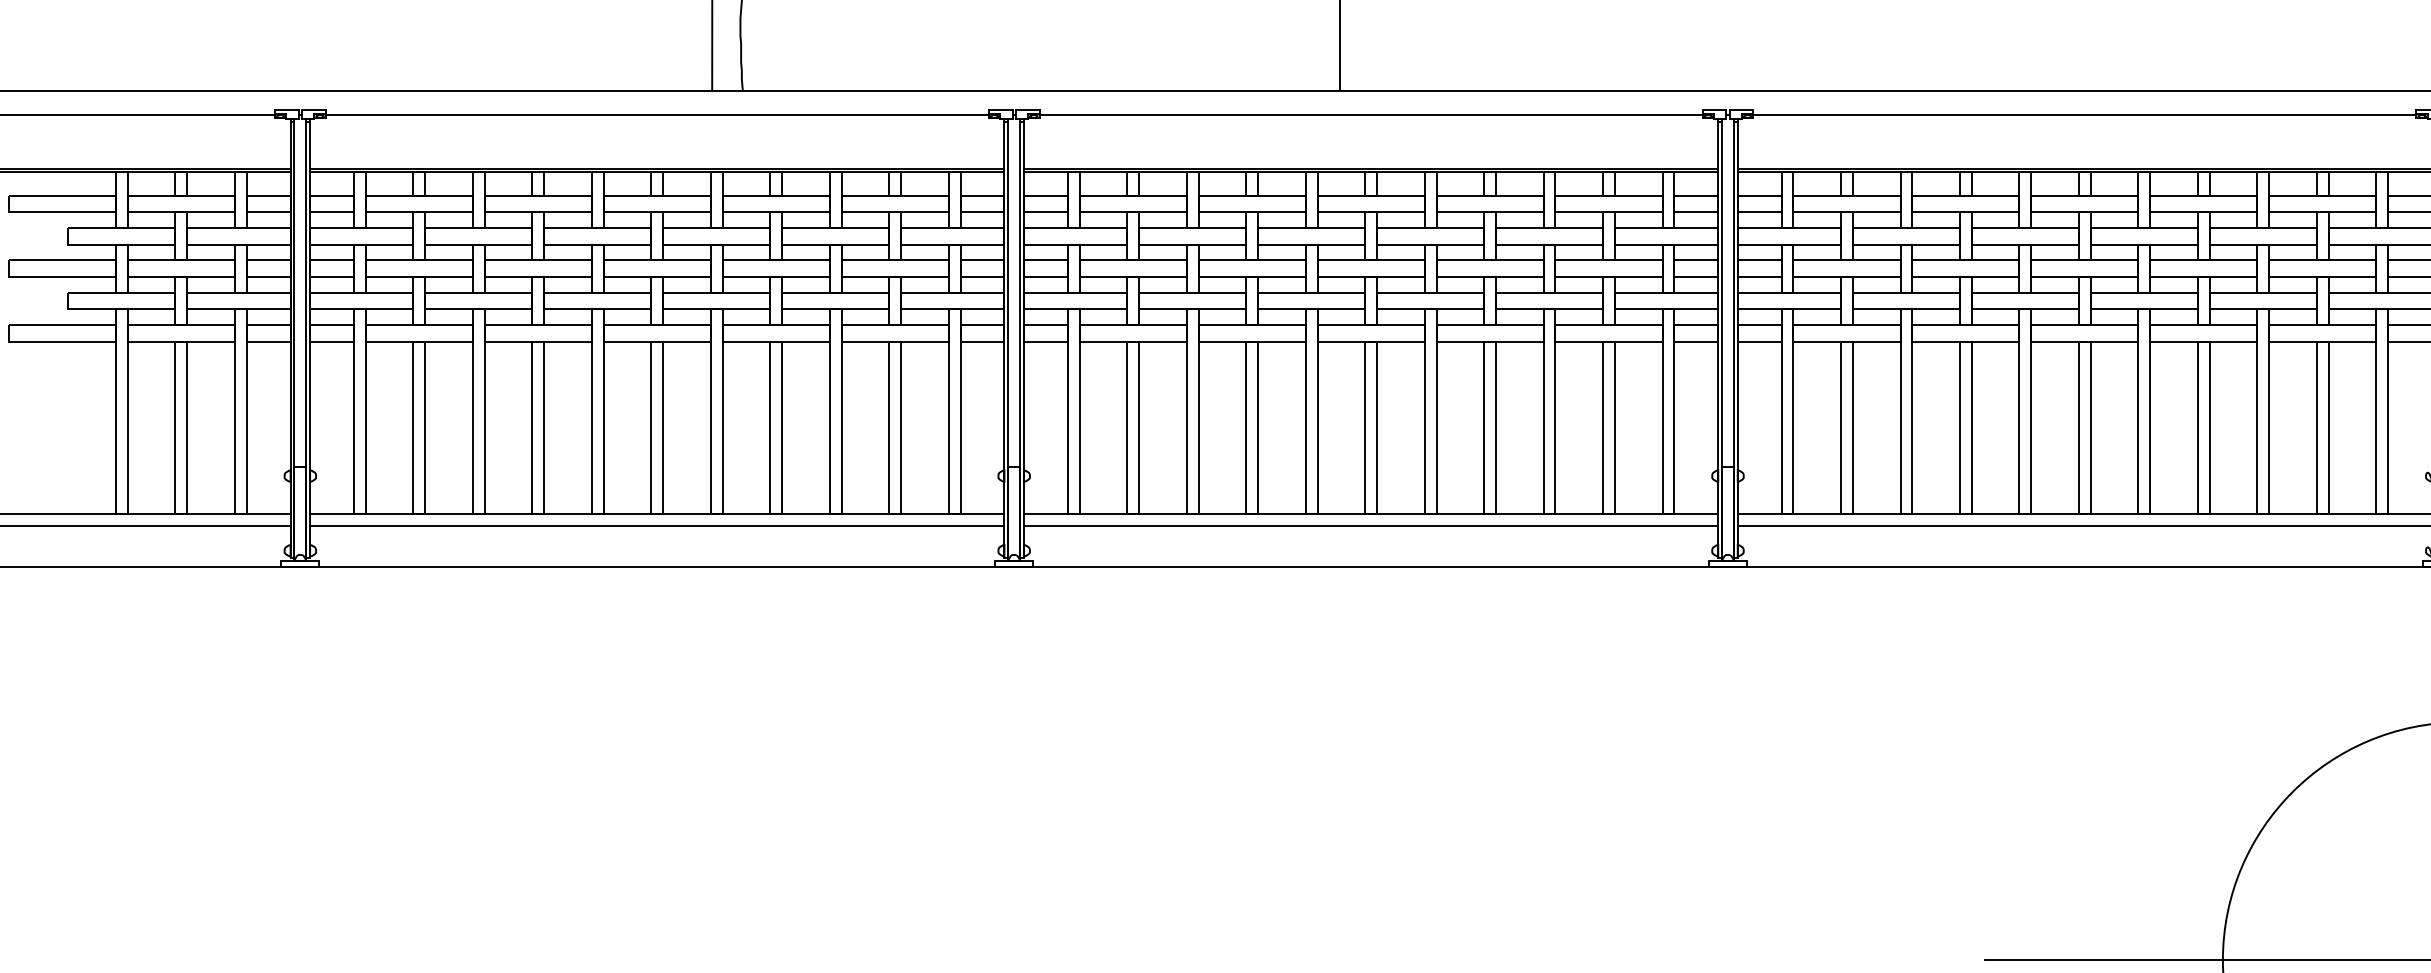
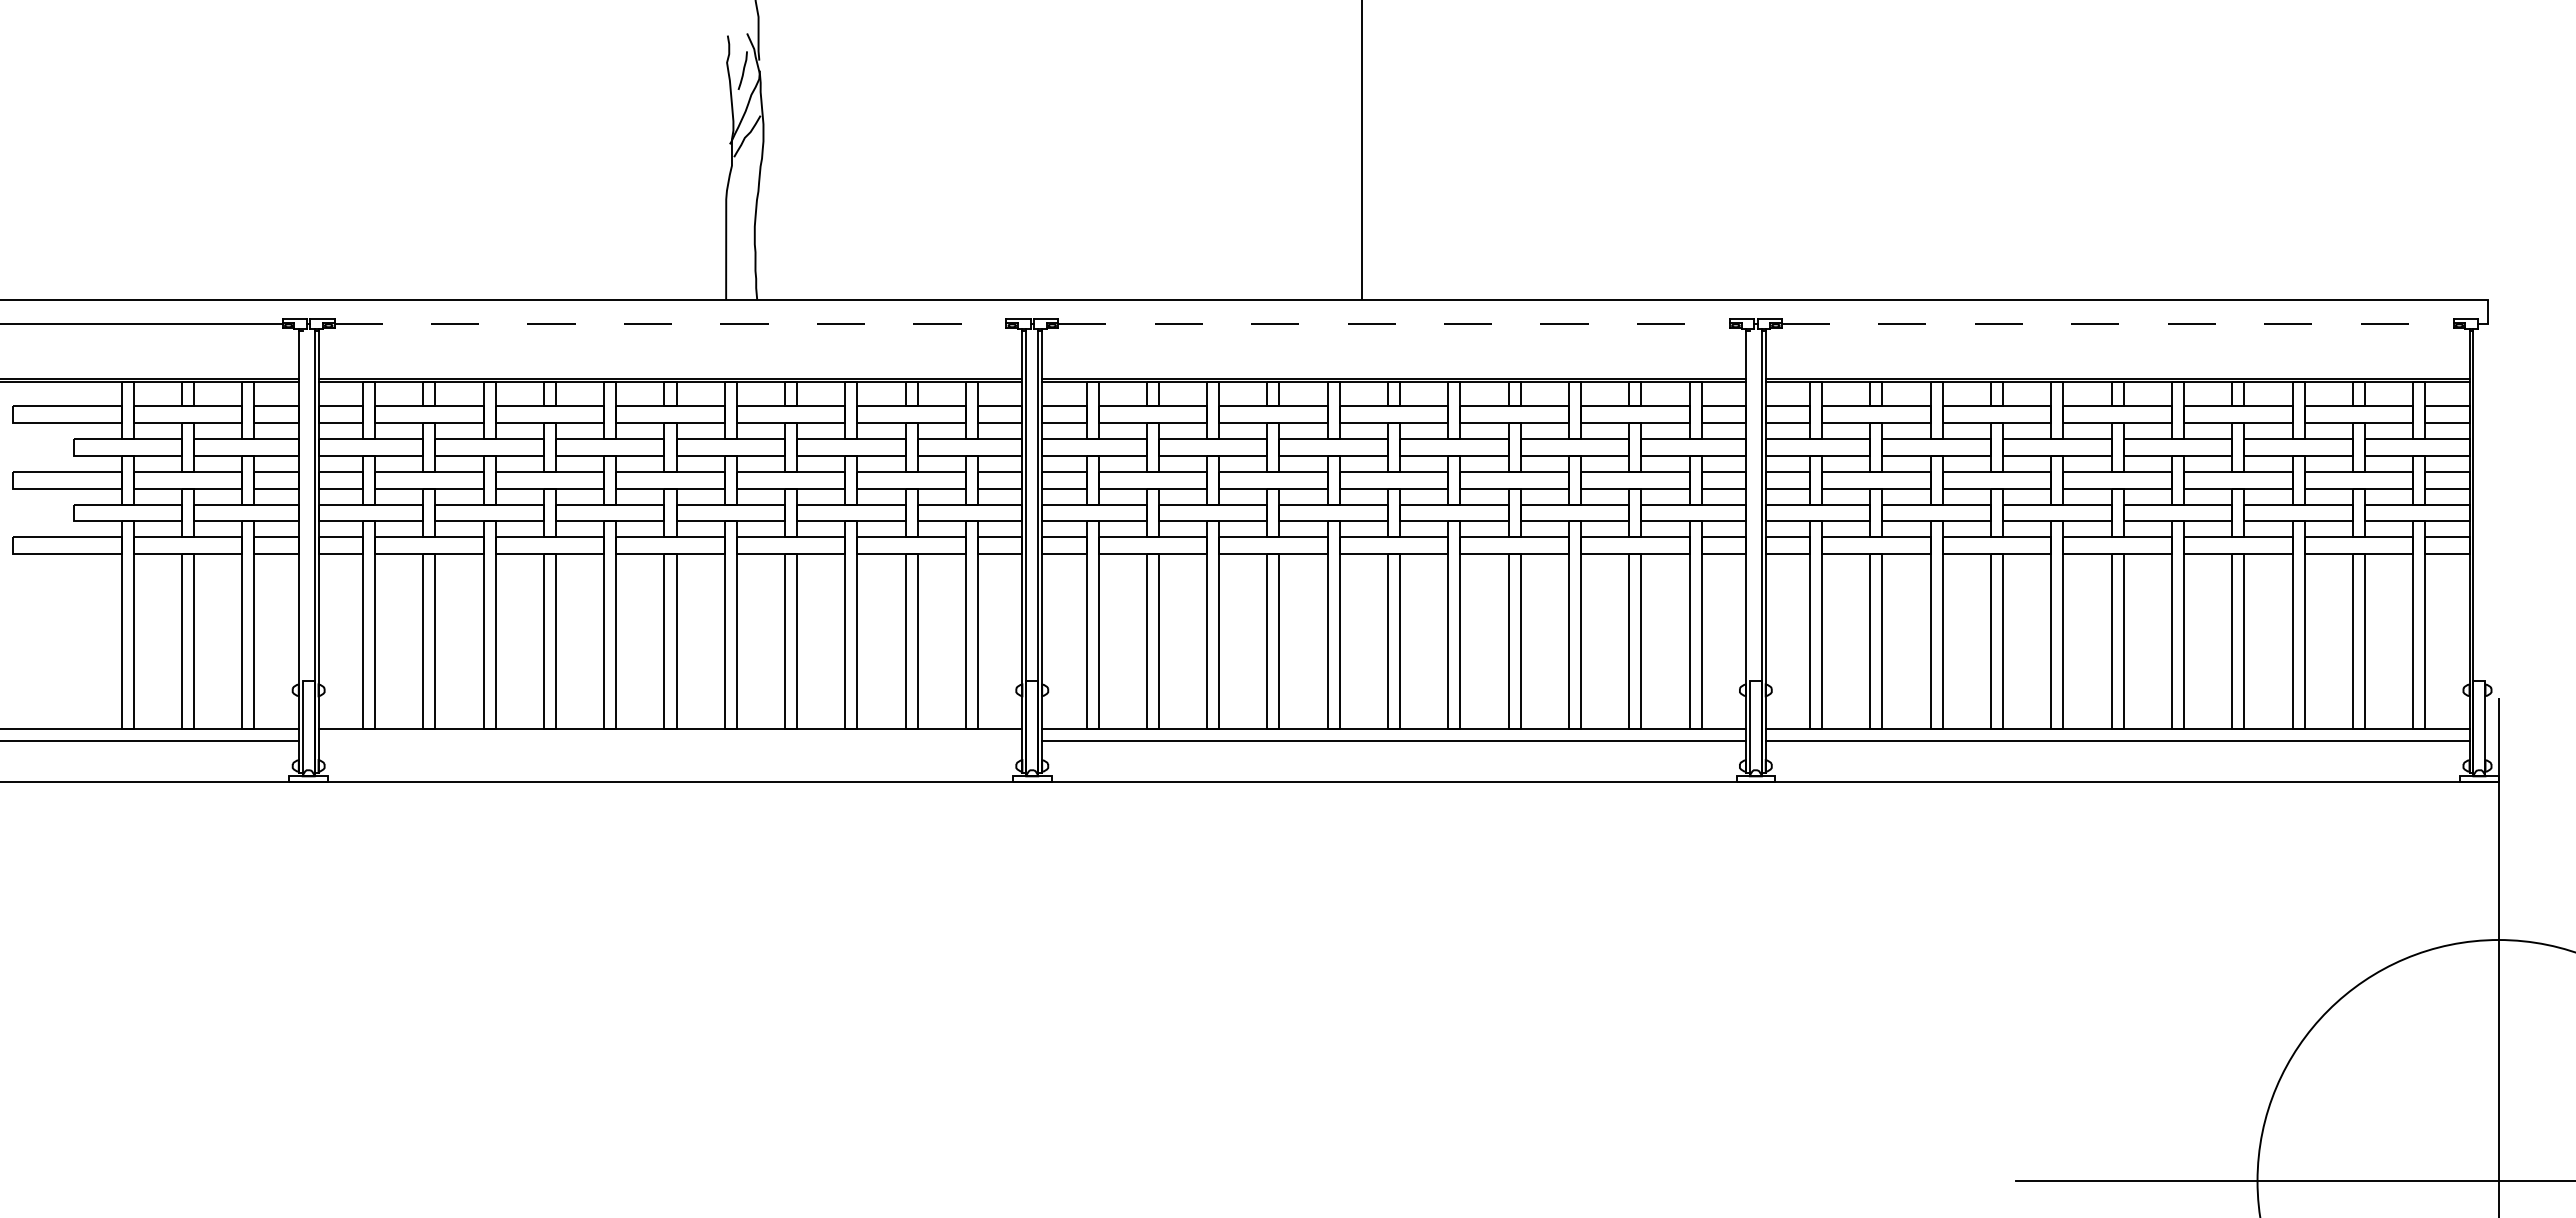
line: (657, 114) -> (670, 323), solid -> dashed
line: (1371, 114) -> (1394, 323), solid -> dashed
line: (2084, 114) -> (2117, 323), solid -> dashed
line: (294, 338) -> (302, 550), removed
line: (1721, 338) -> (1749, 550), removed
line: (657, 526) -> (670, 741), removed

